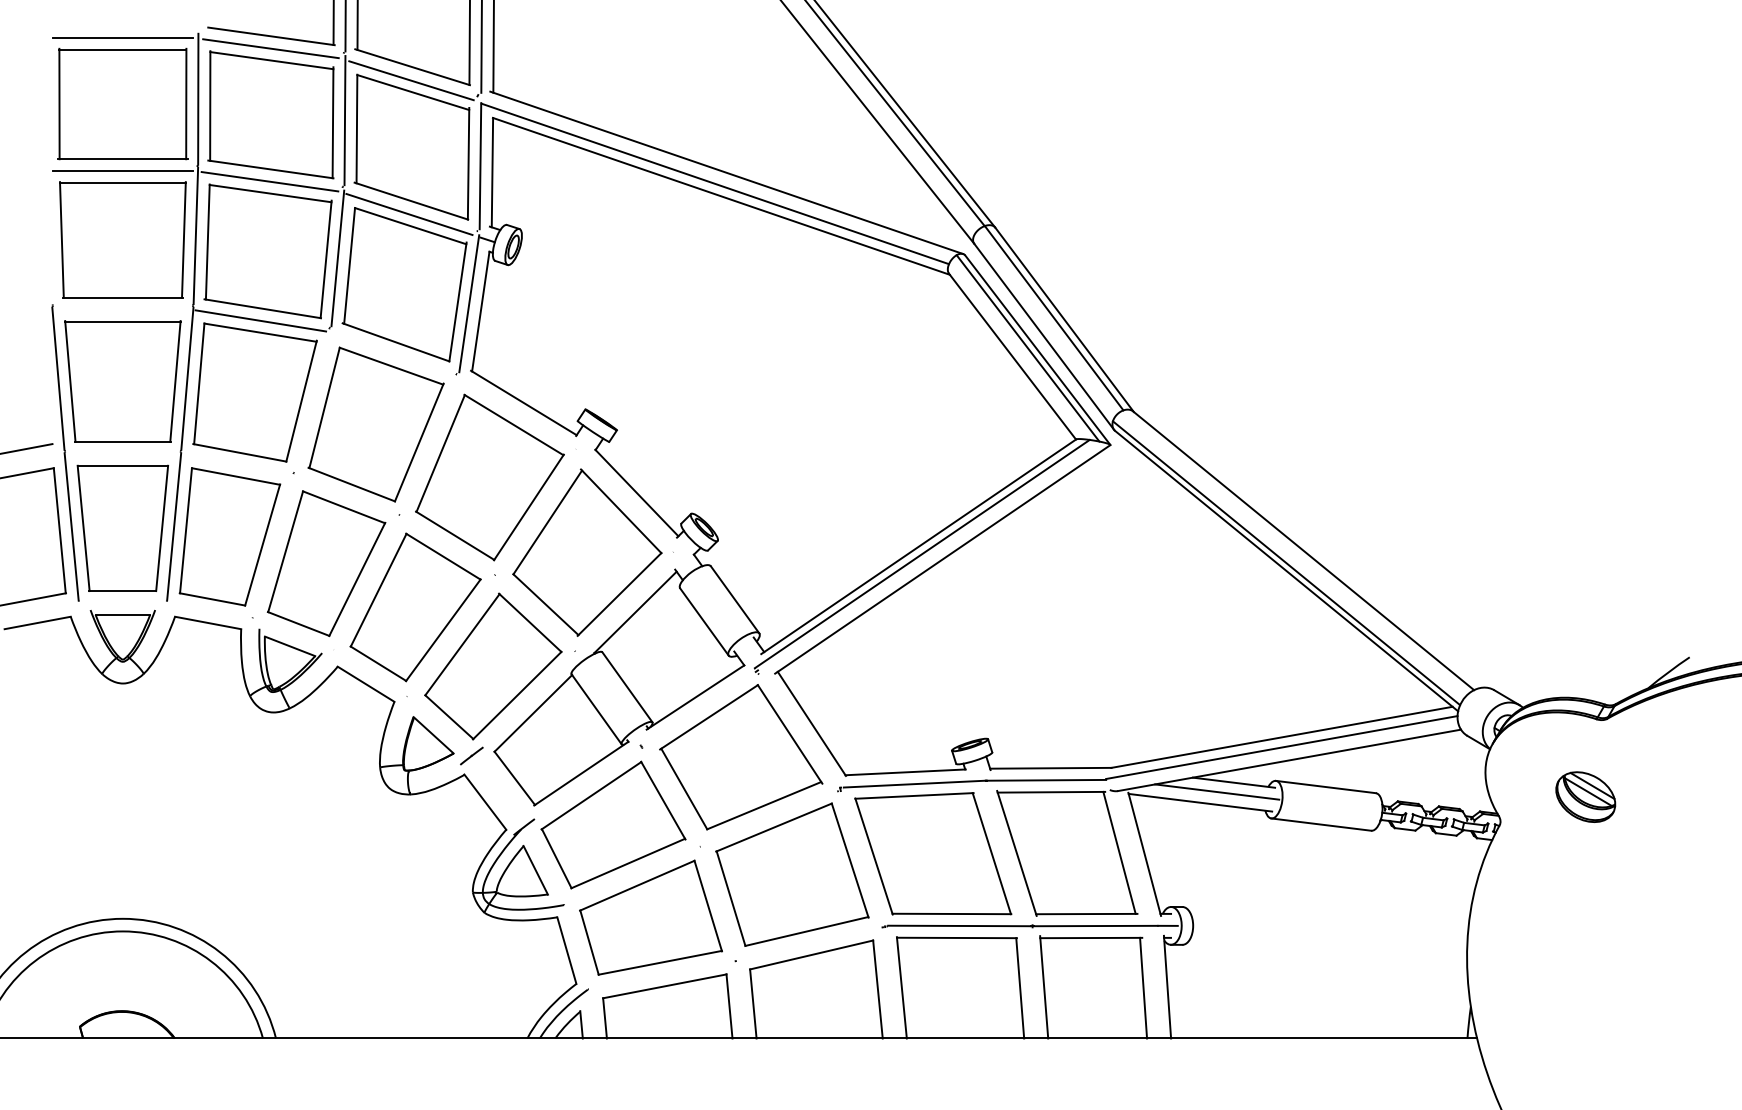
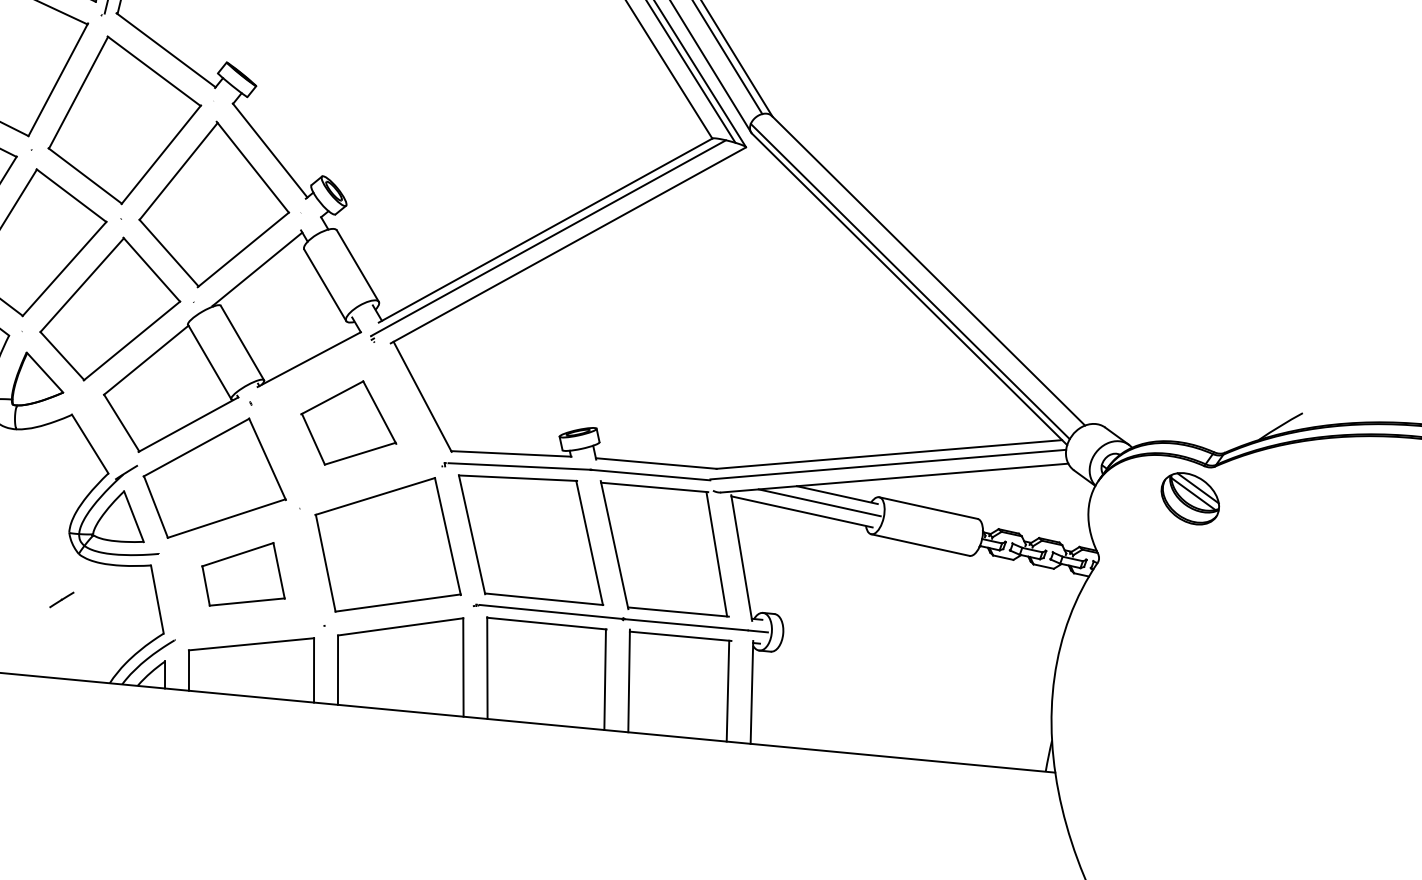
line: (471, 755) -> (61, 599), moved
part: (741, 757) -> (349, 423), size x0.6
part: (1585, 796) -> (1190, 498), moved
part: (650, 917) -> (243, 574), size x0.6

